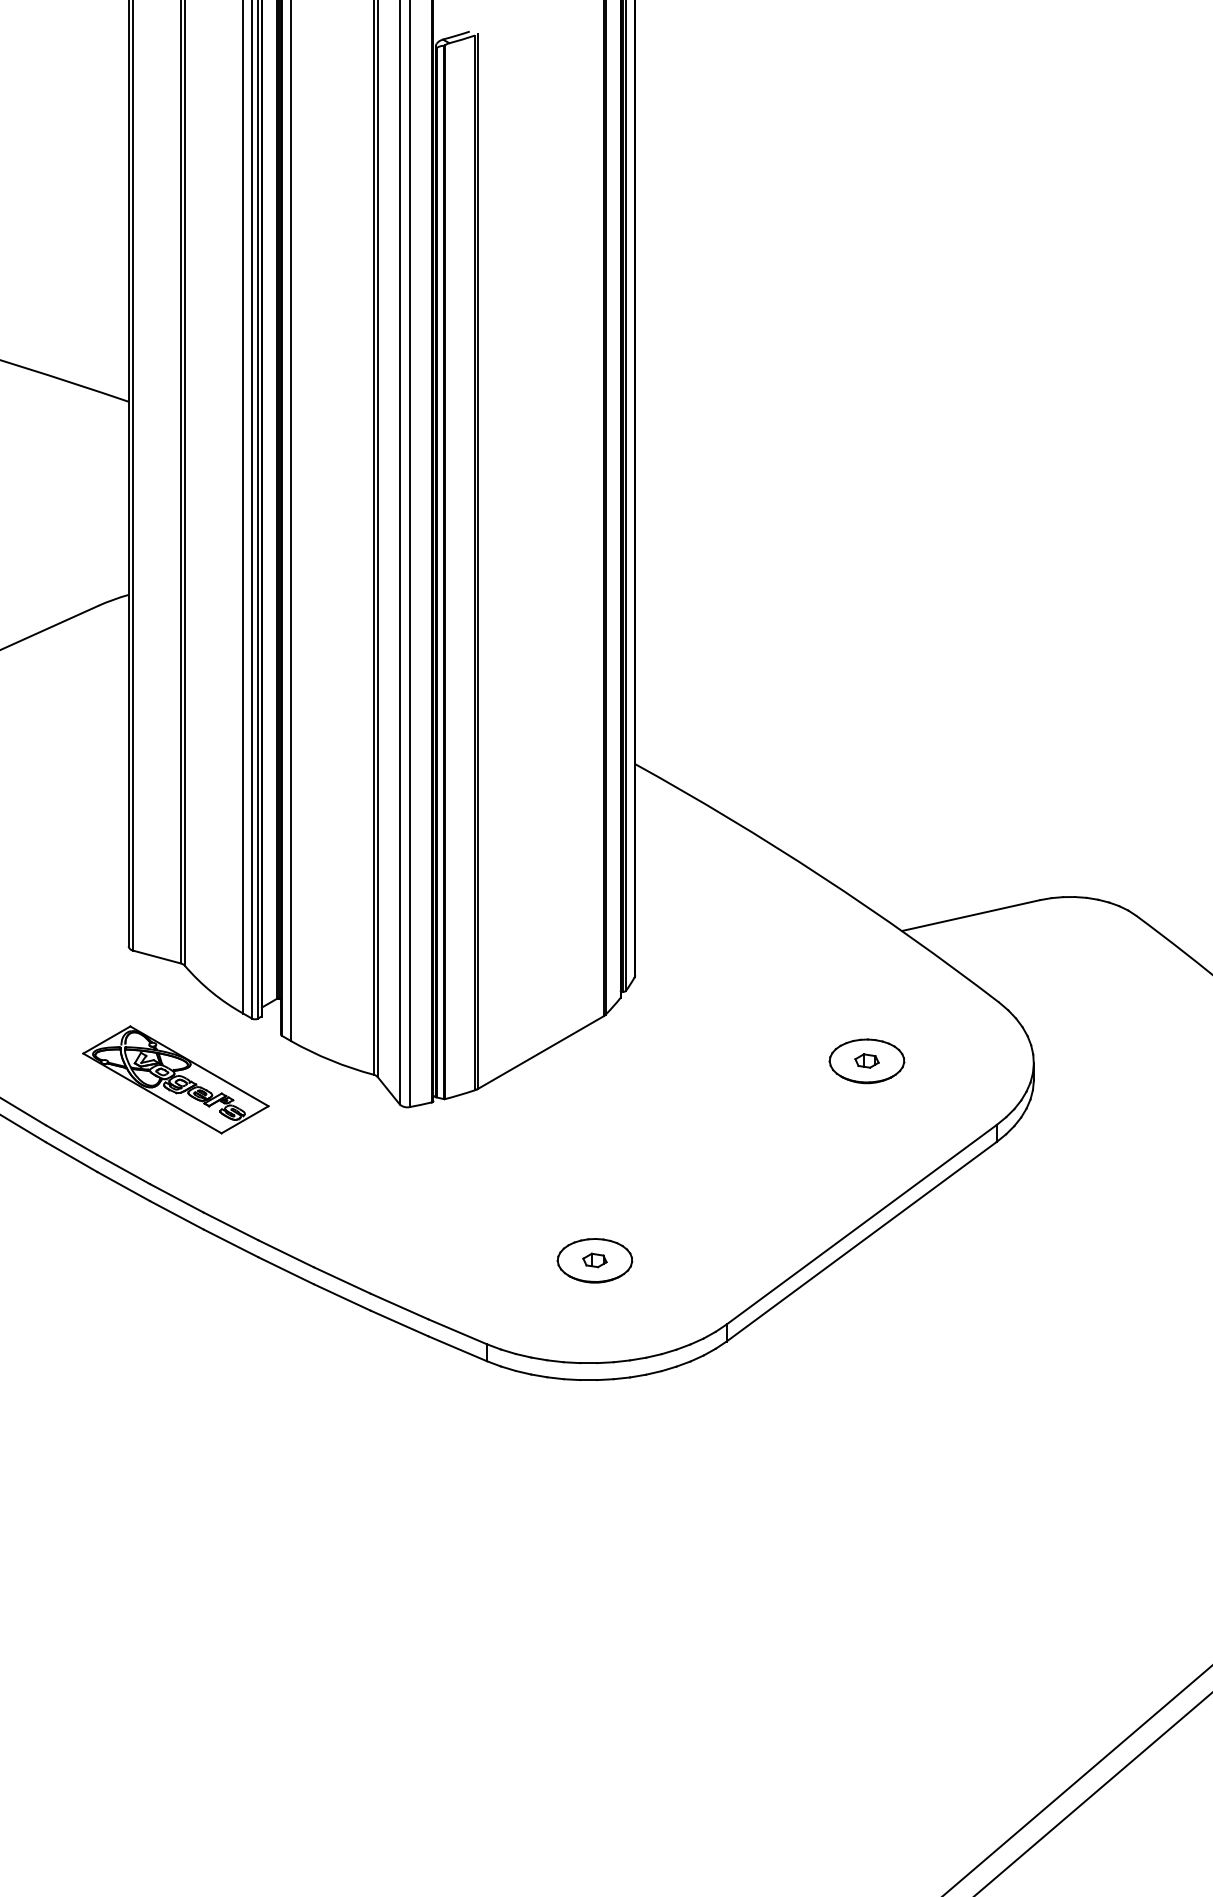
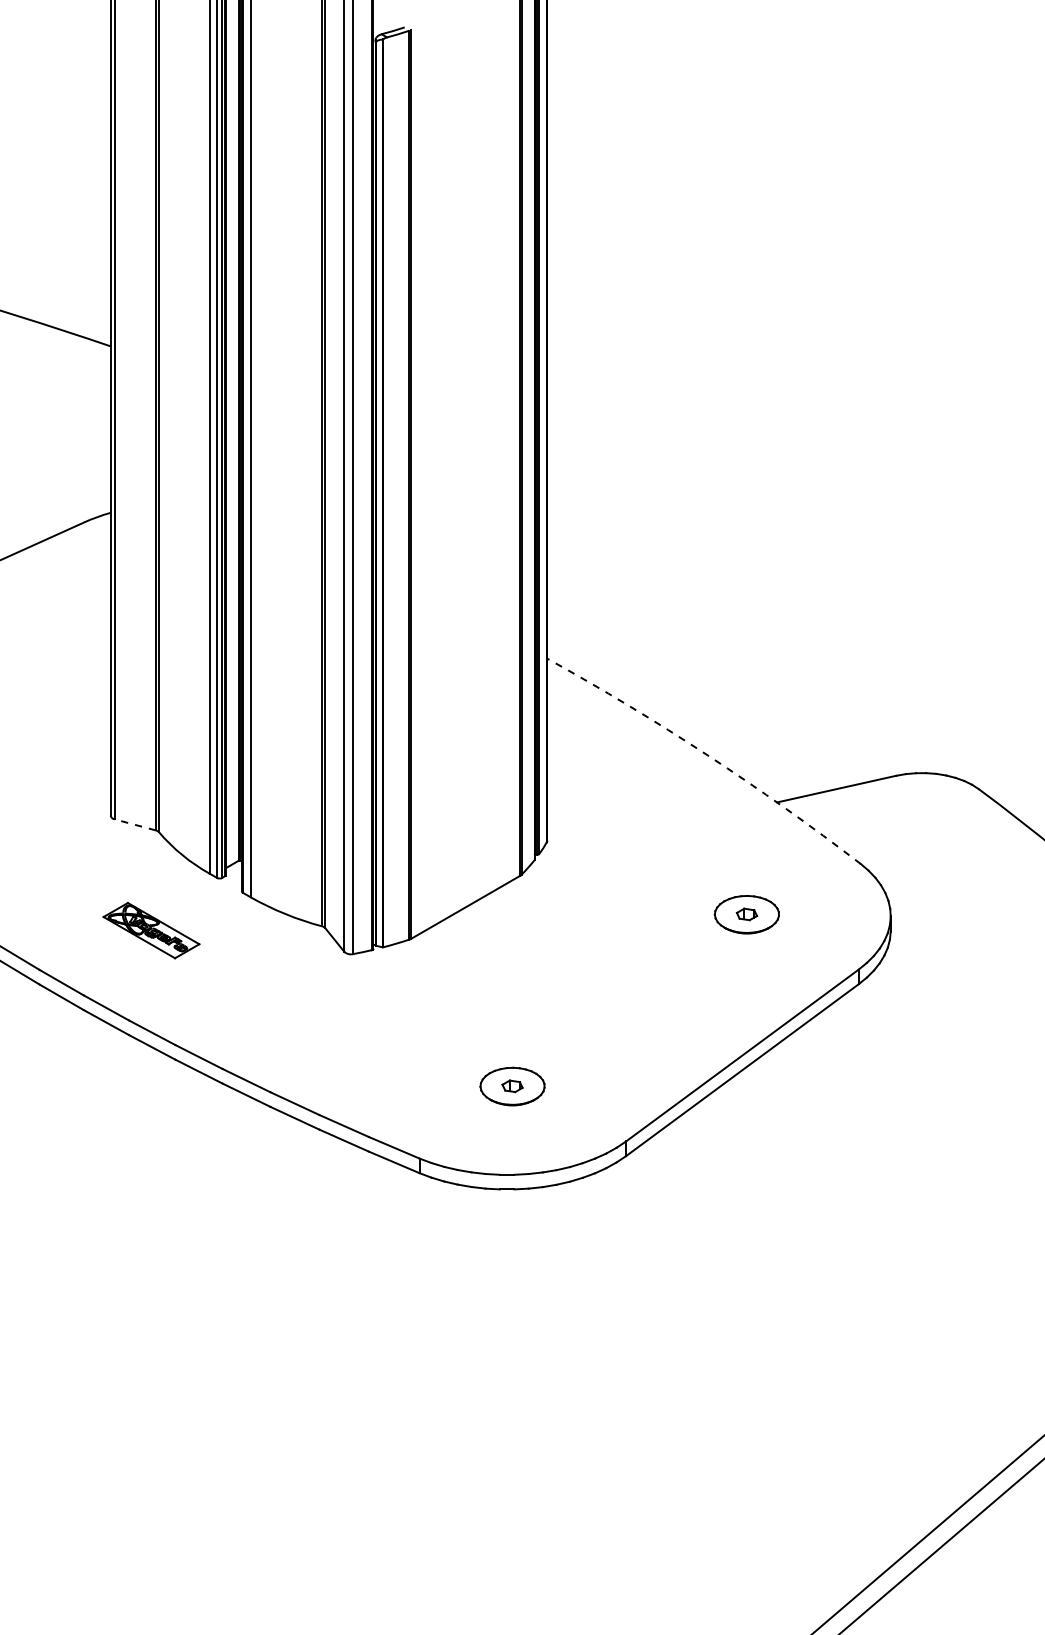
arc: (821, 876) -> (707, 755), solid -> dashed
line: (156, 956) -> (134, 824), solid -> dashed
part: (175, 1079) -> (151, 930), size x0.6

